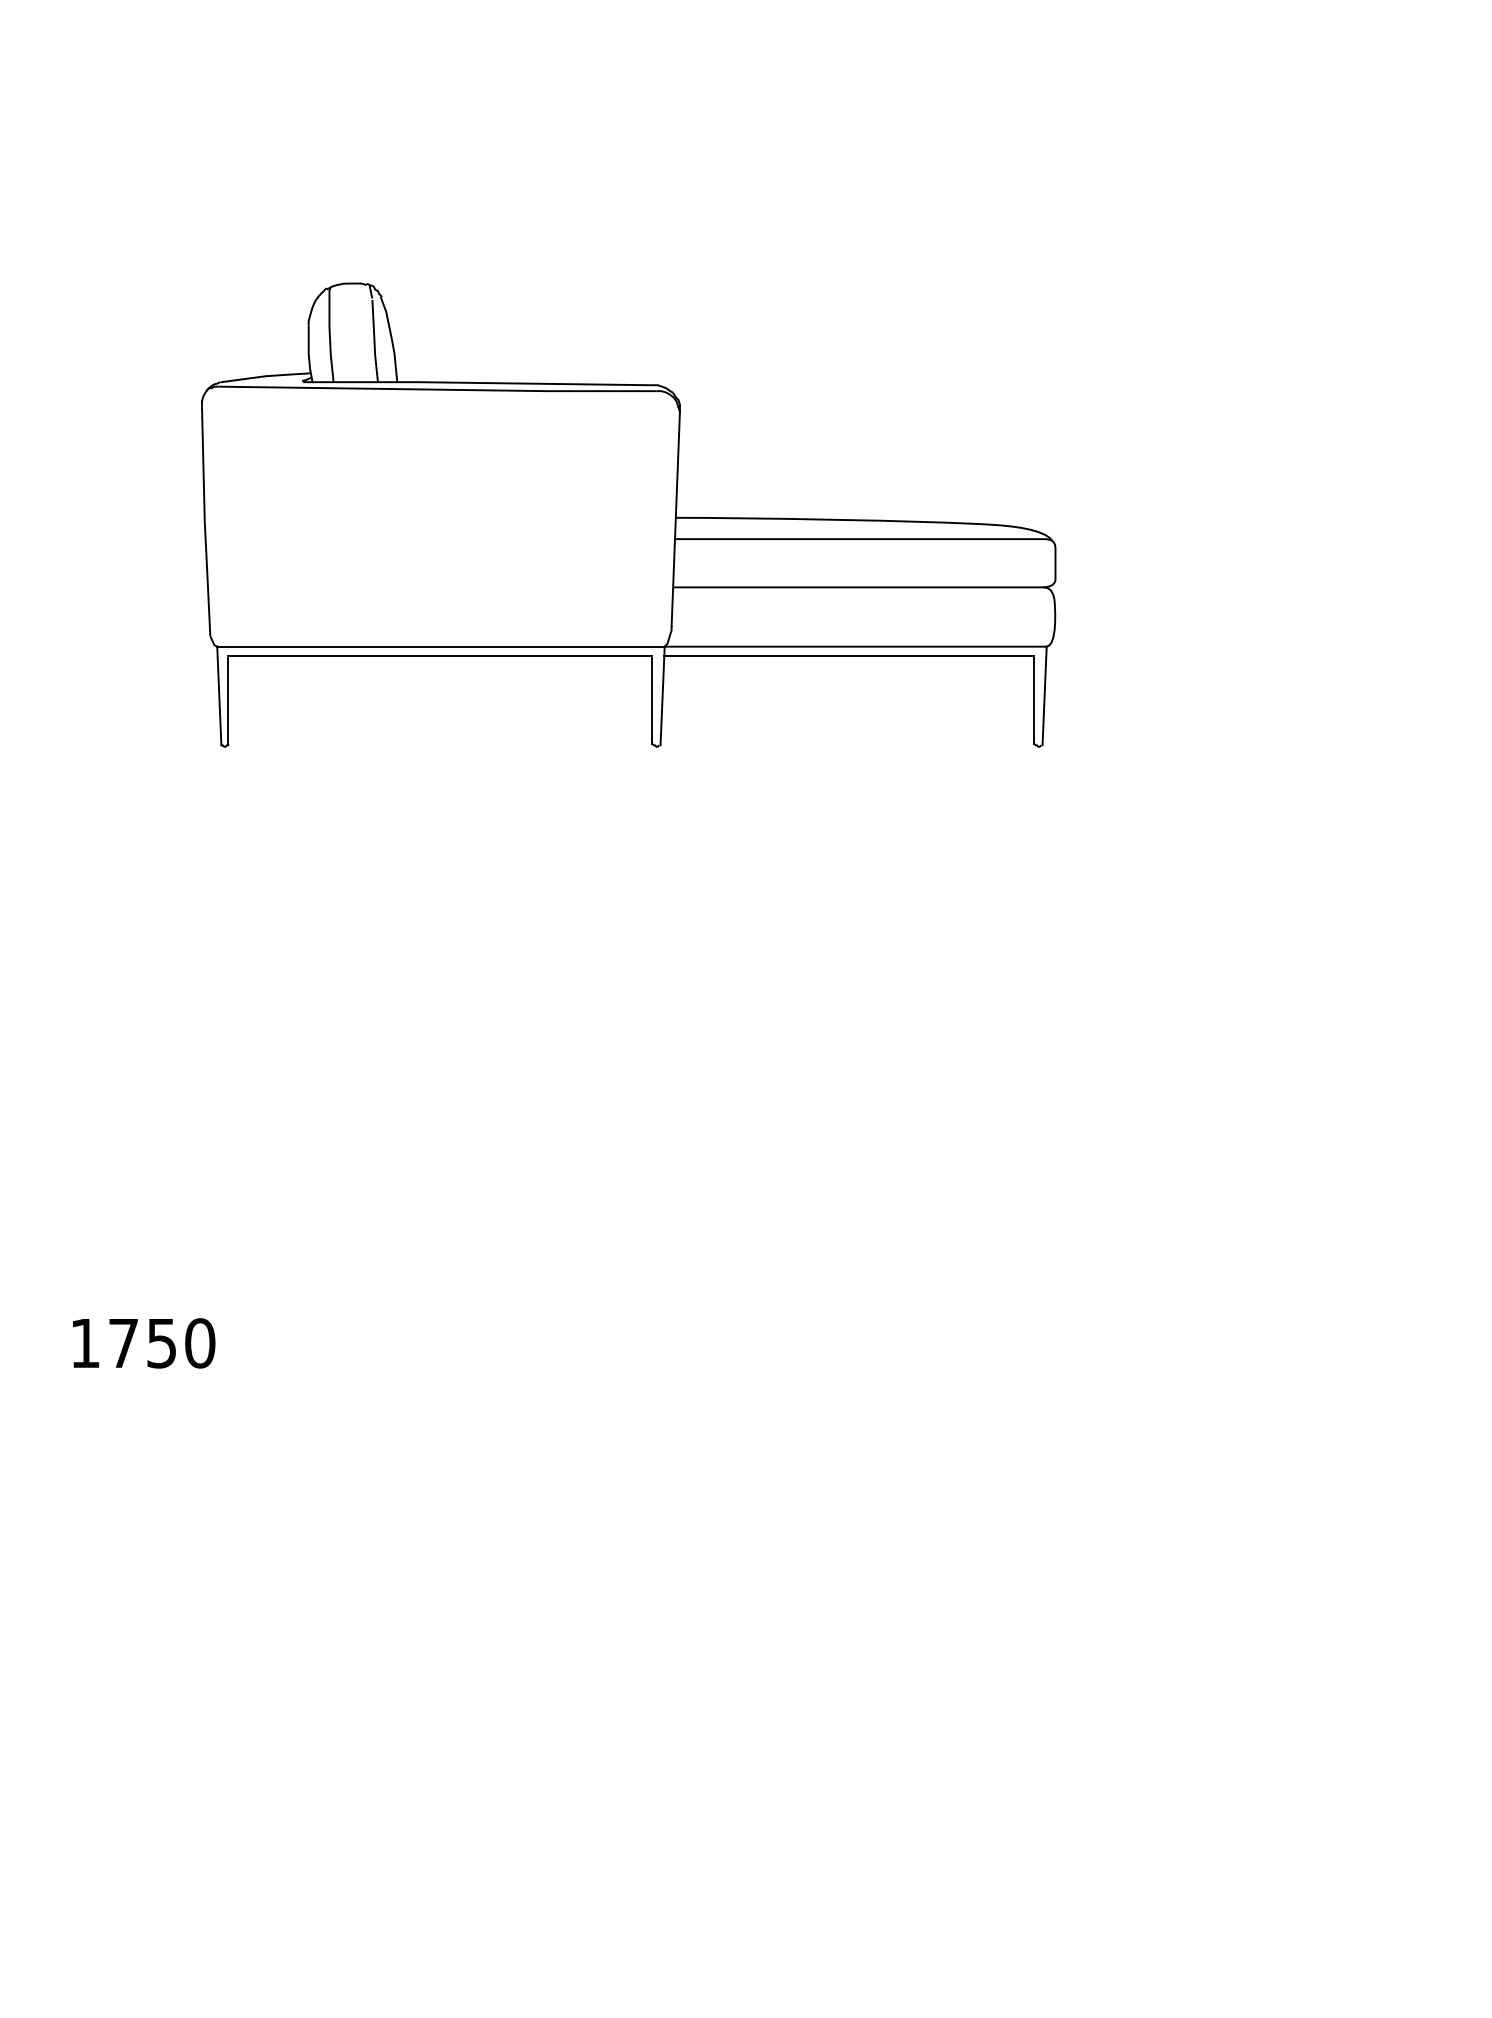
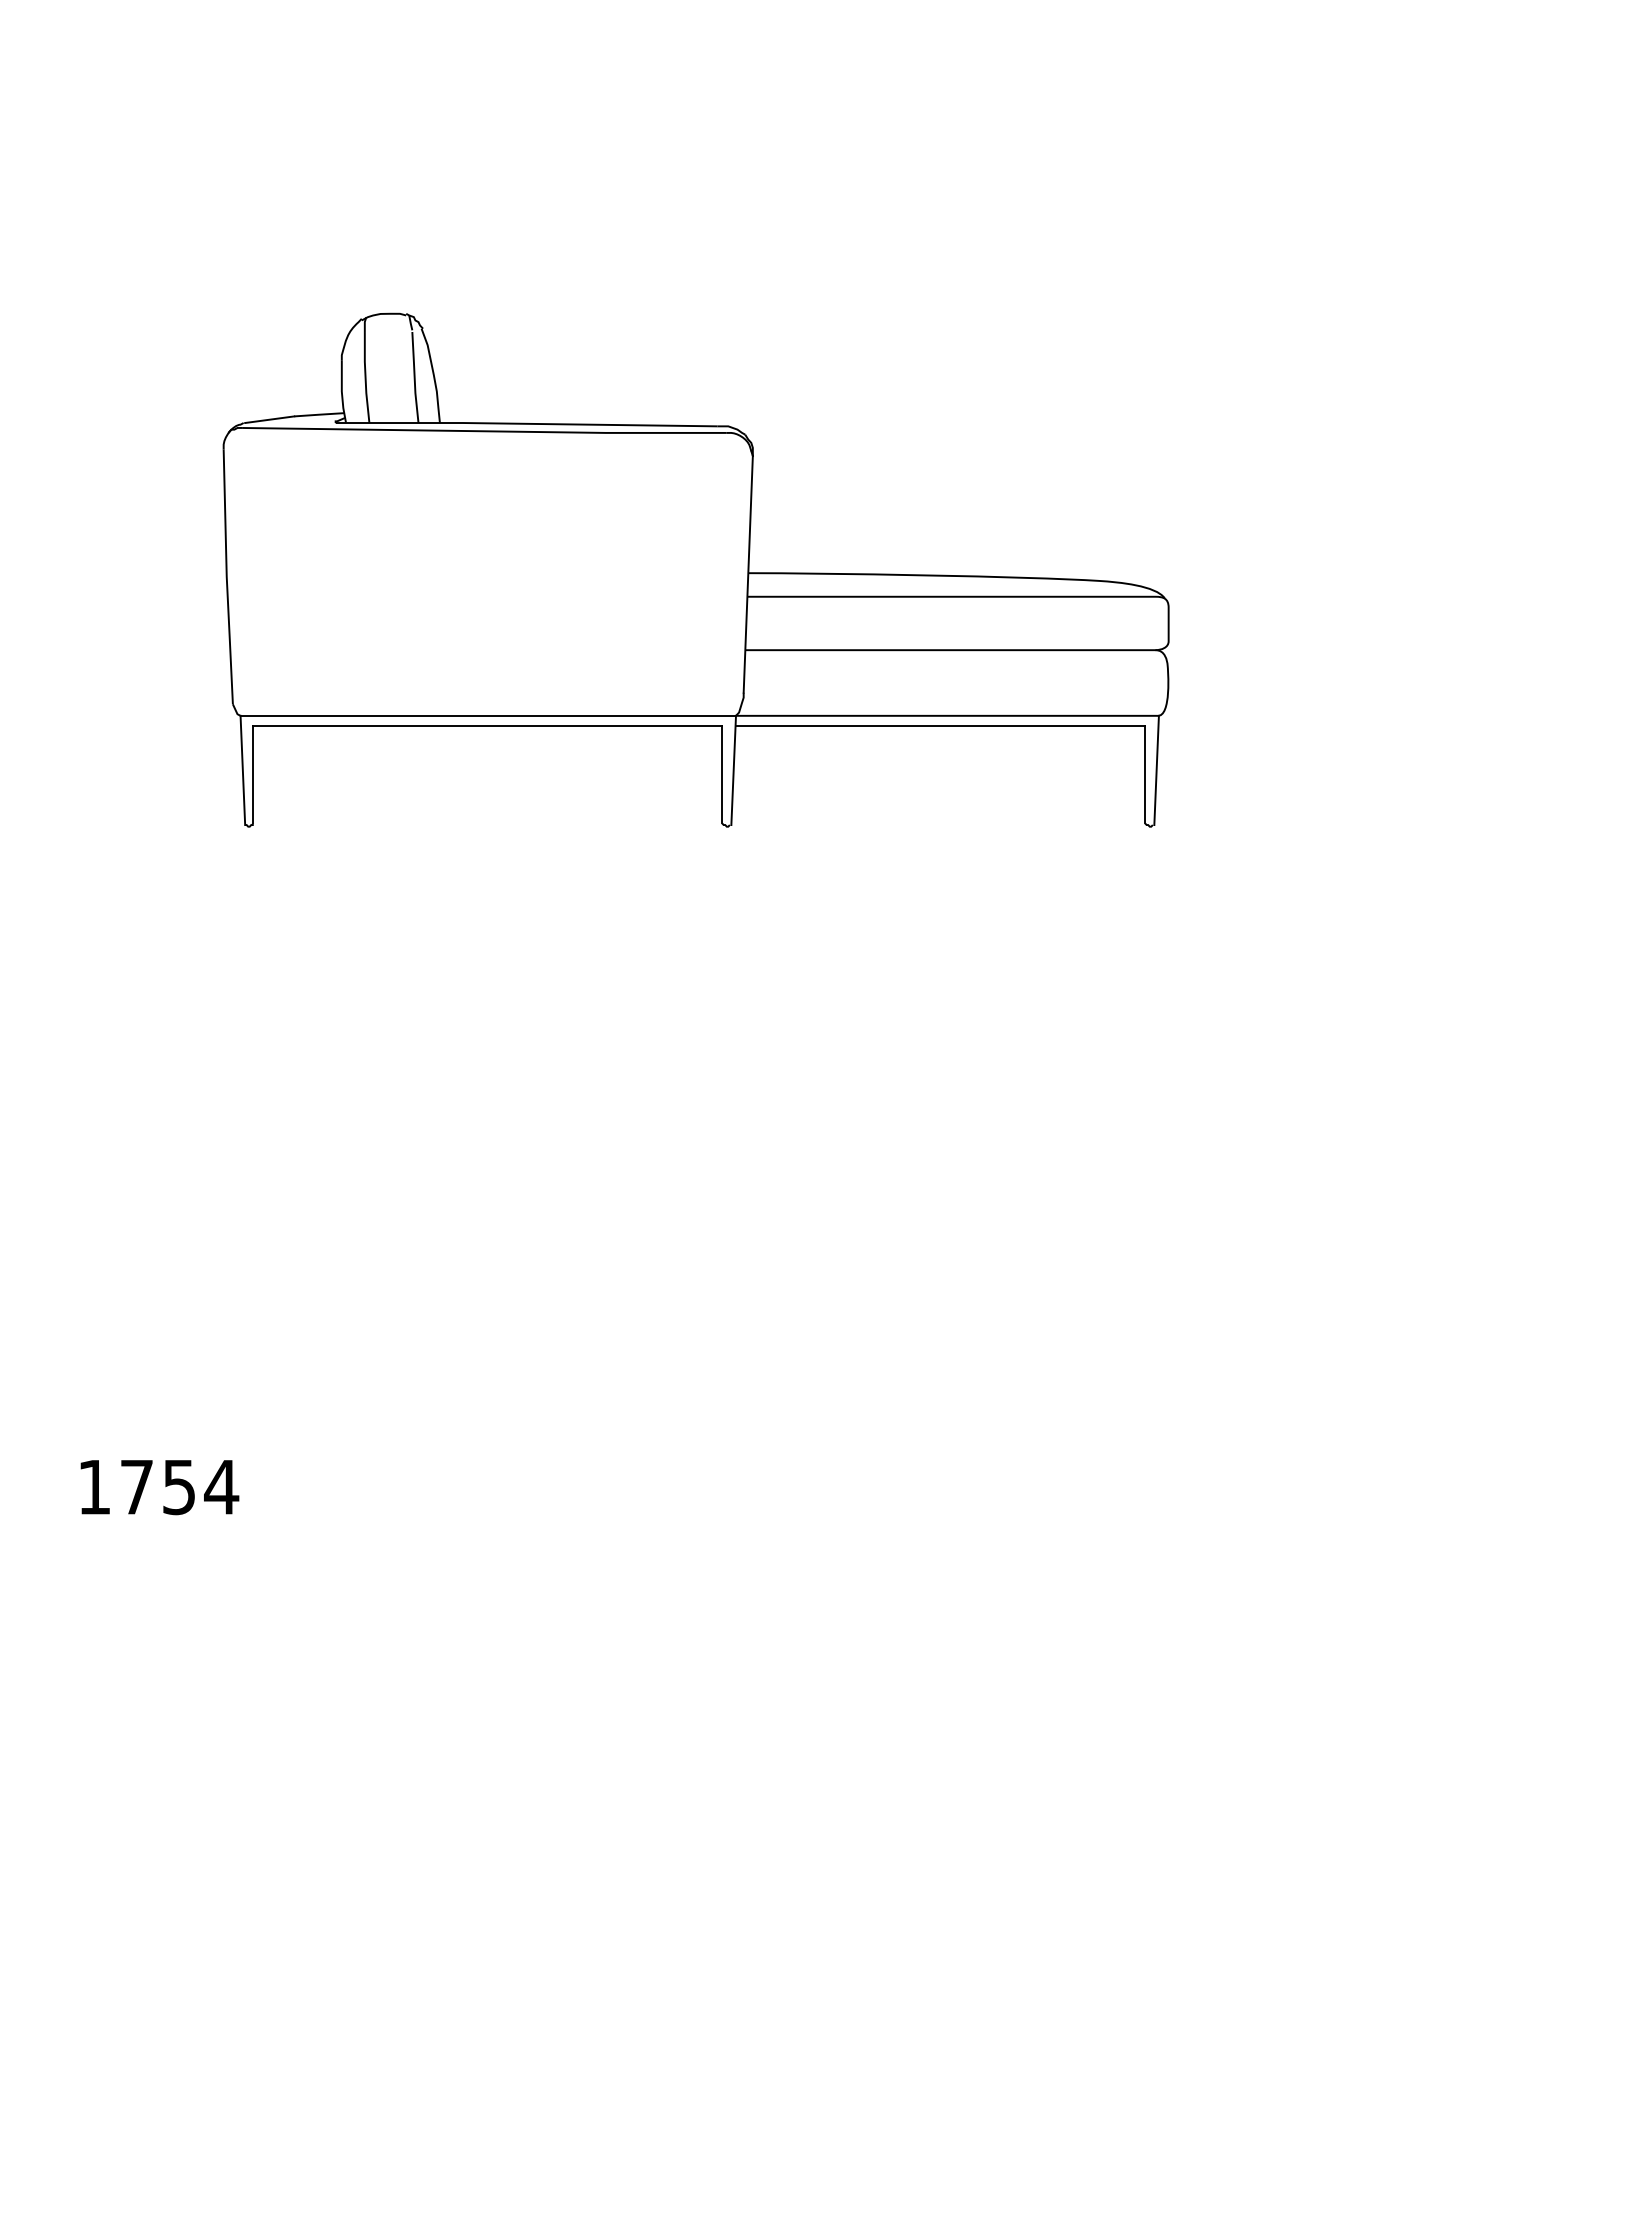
text: (200, 1343) -> (221, 1487), 1750 -> 1754

